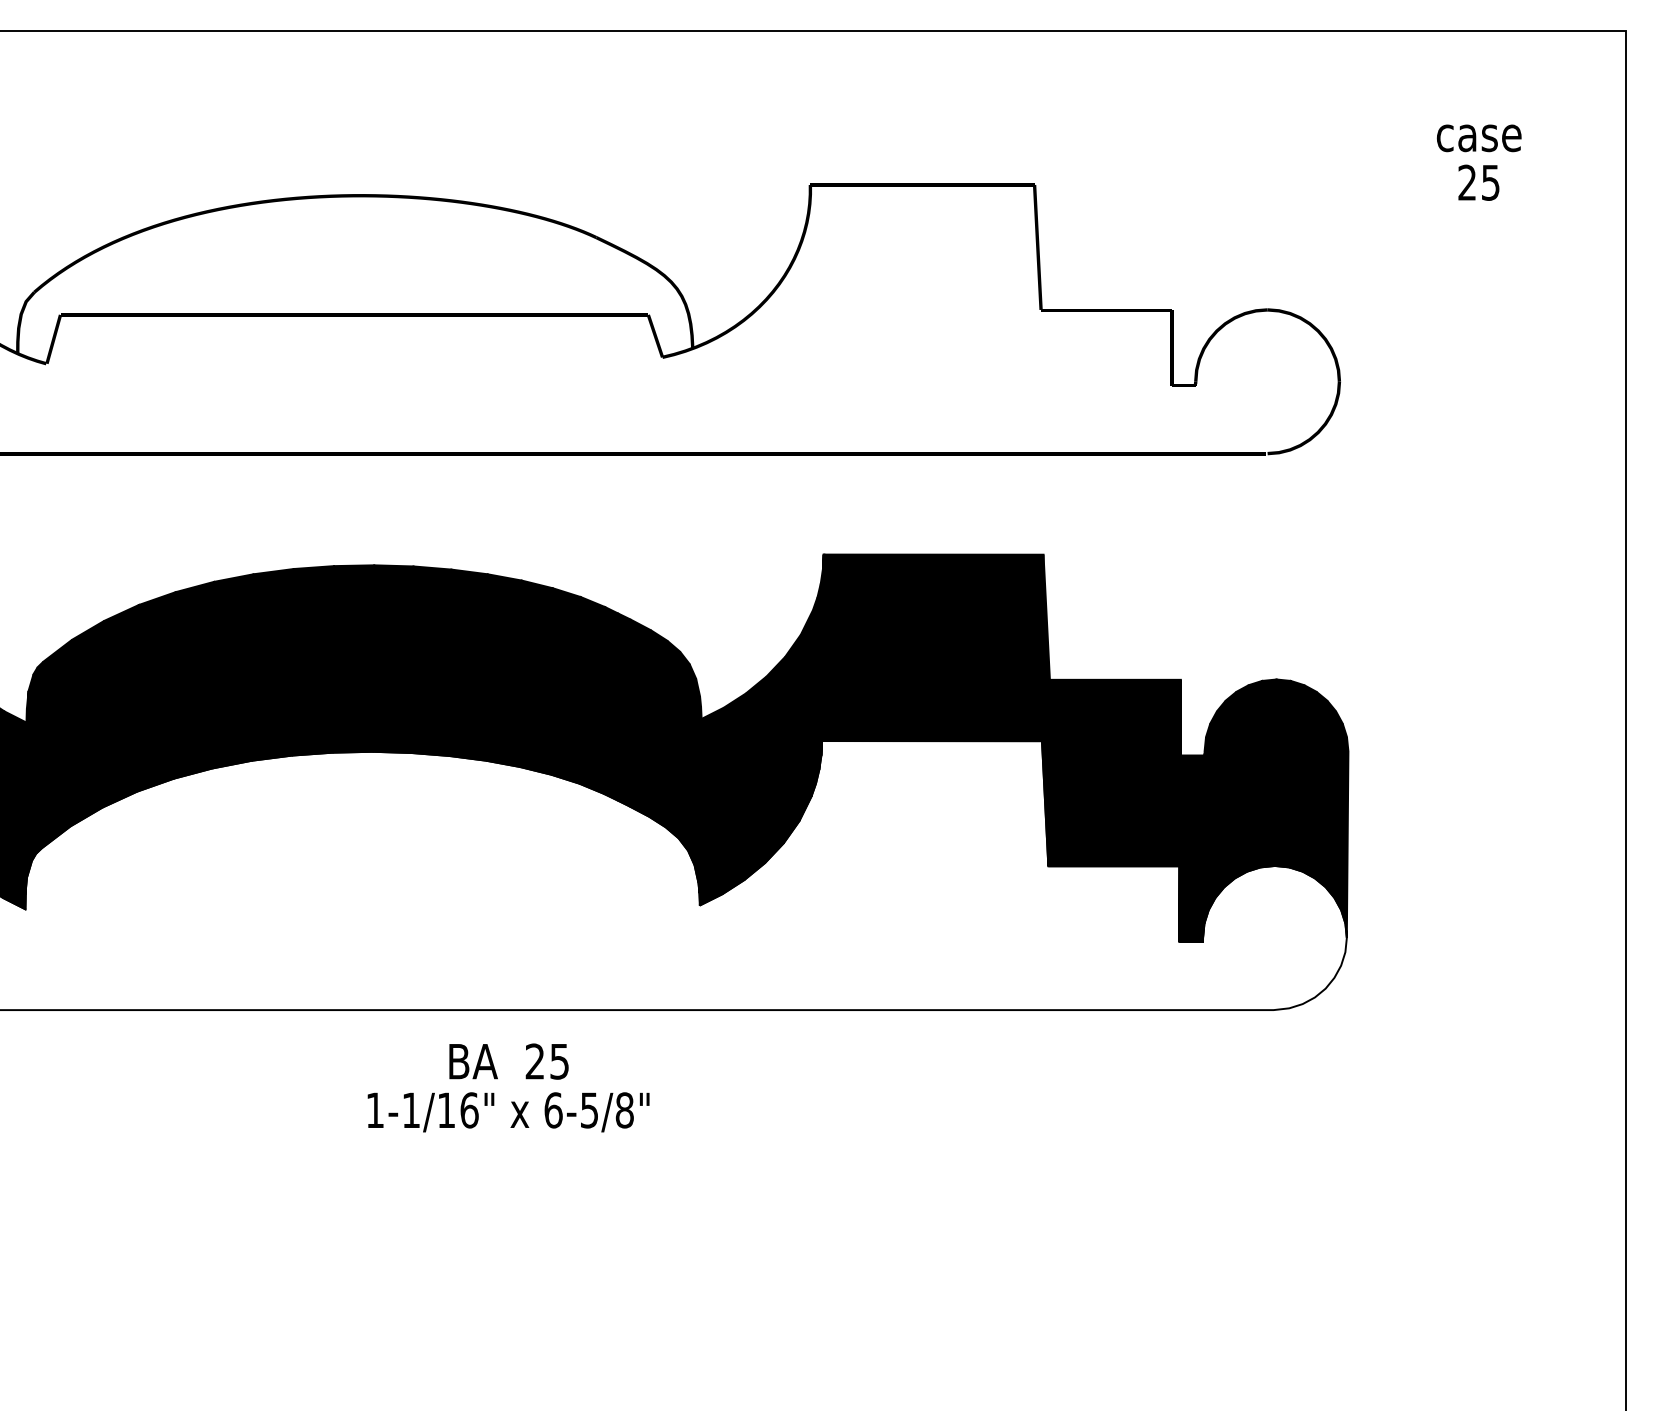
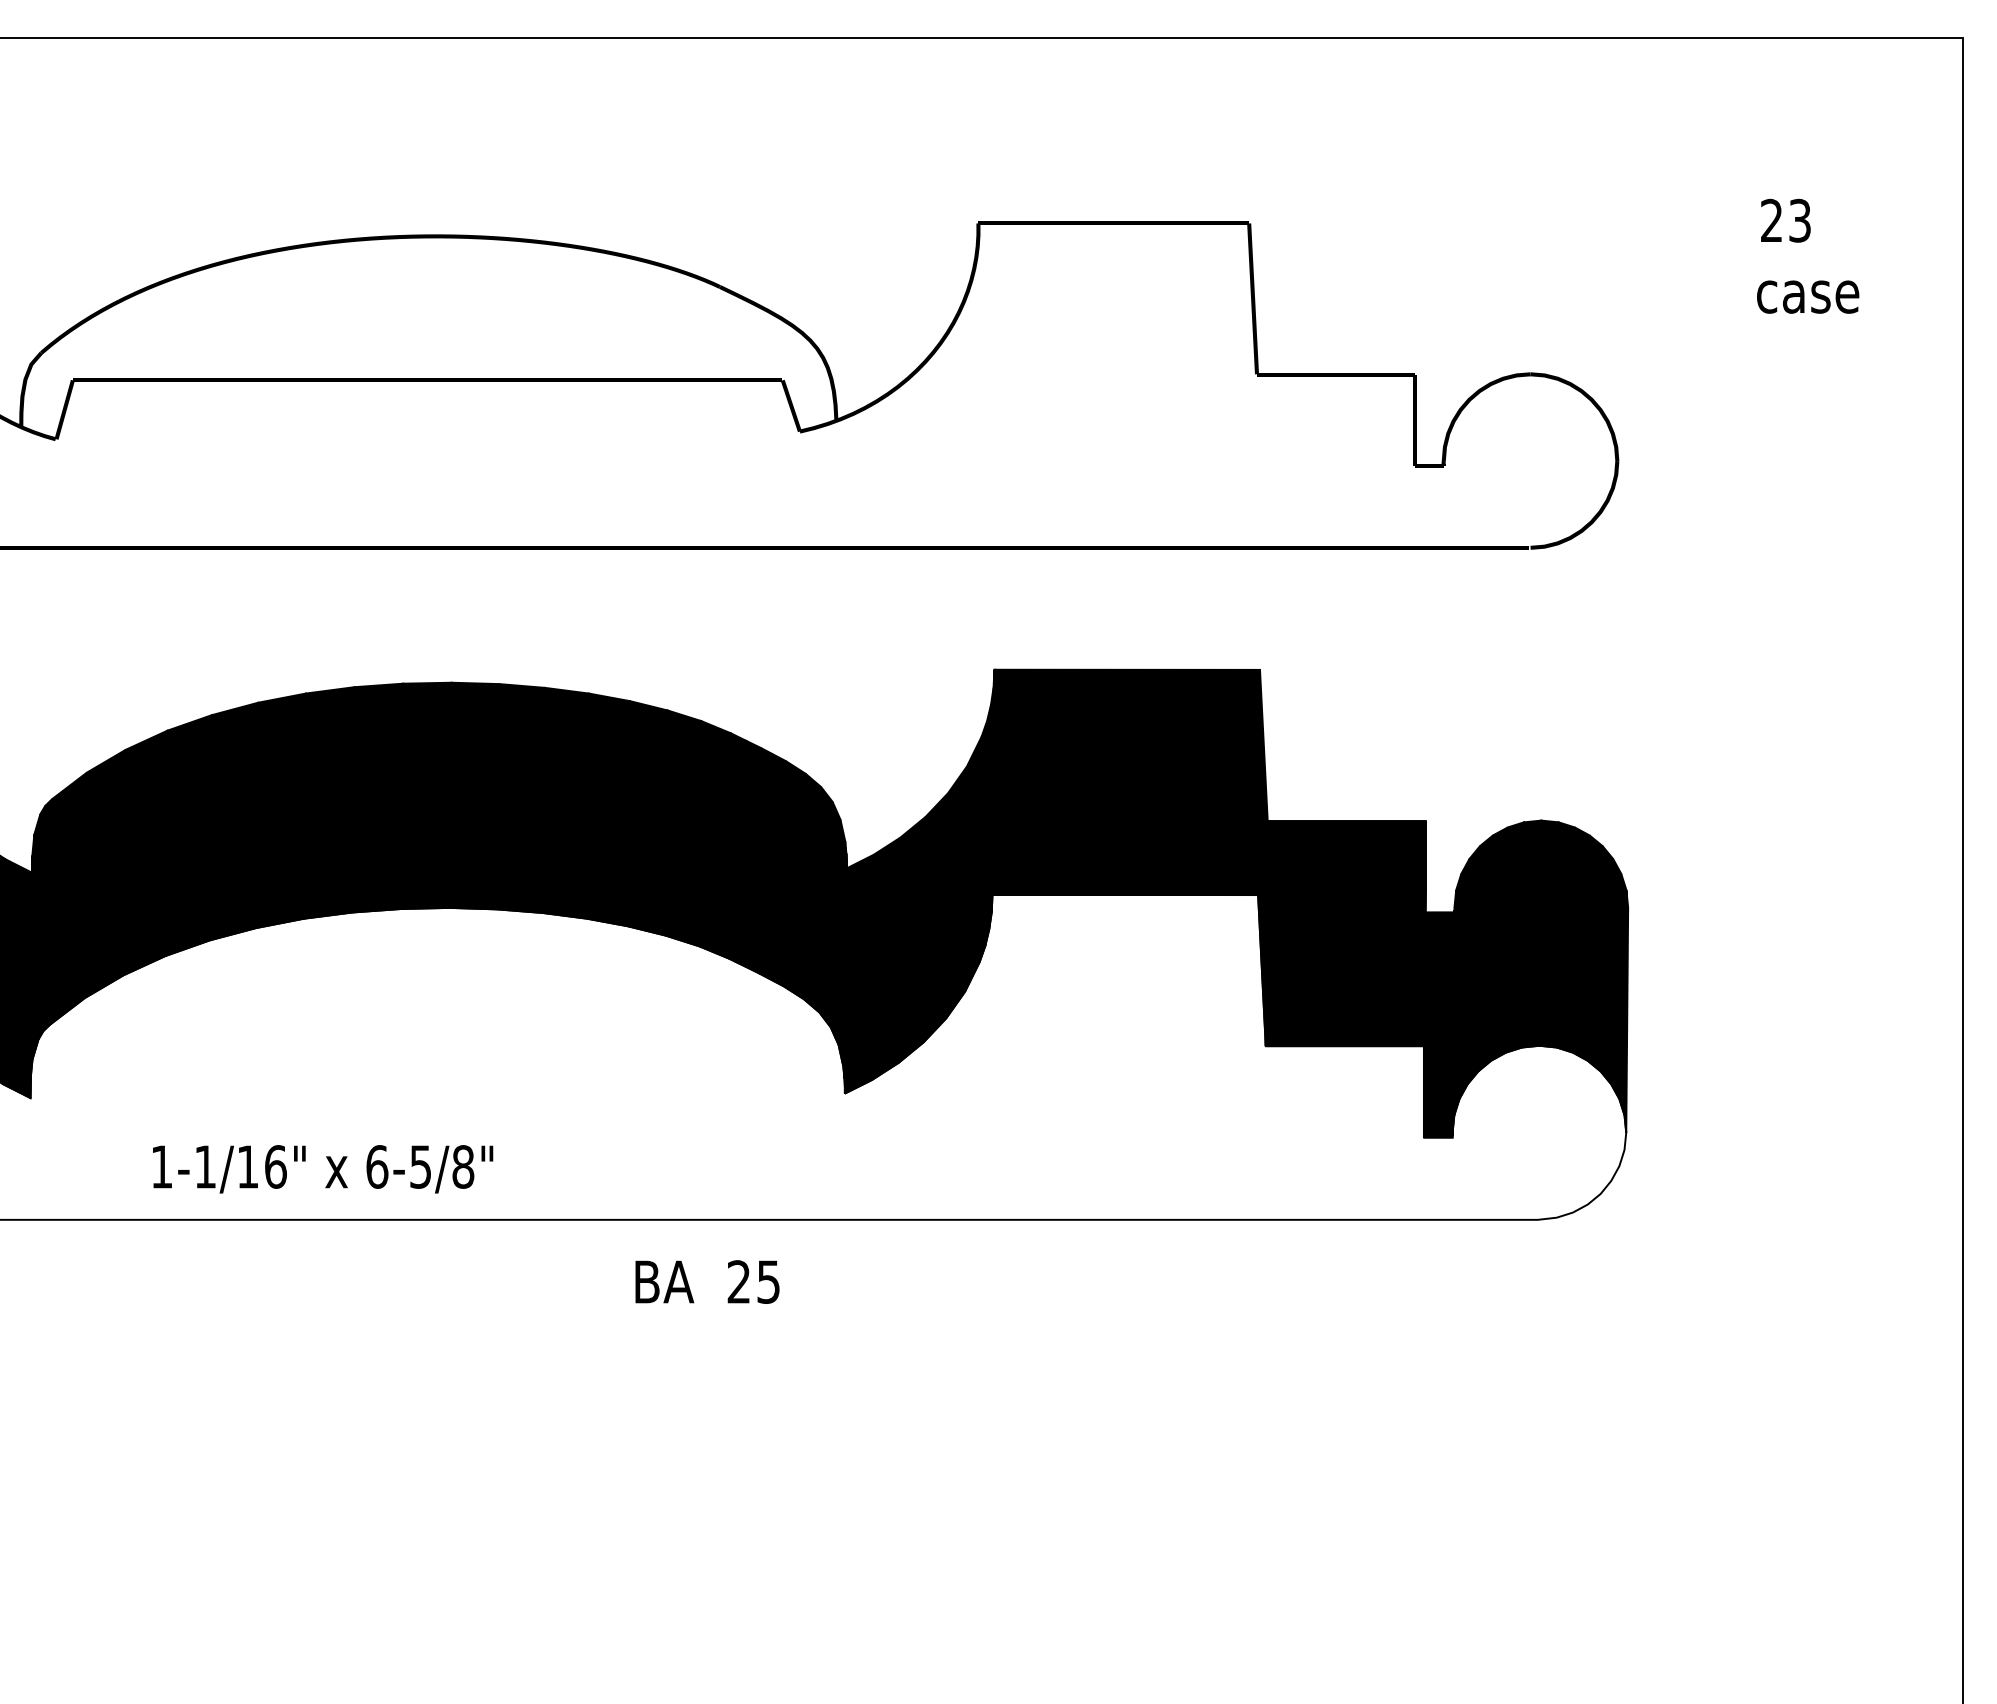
text: (1479, 137) -> (1808, 296), moved
text: (1491, 182) -> (1800, 220), 25 -> 23
text: (509, 1061) -> (707, 1281), moved
text: (509, 1112) -> (323, 1169), moved

